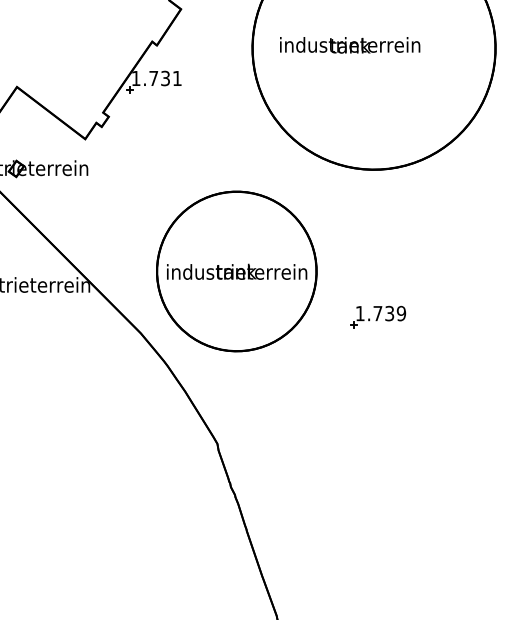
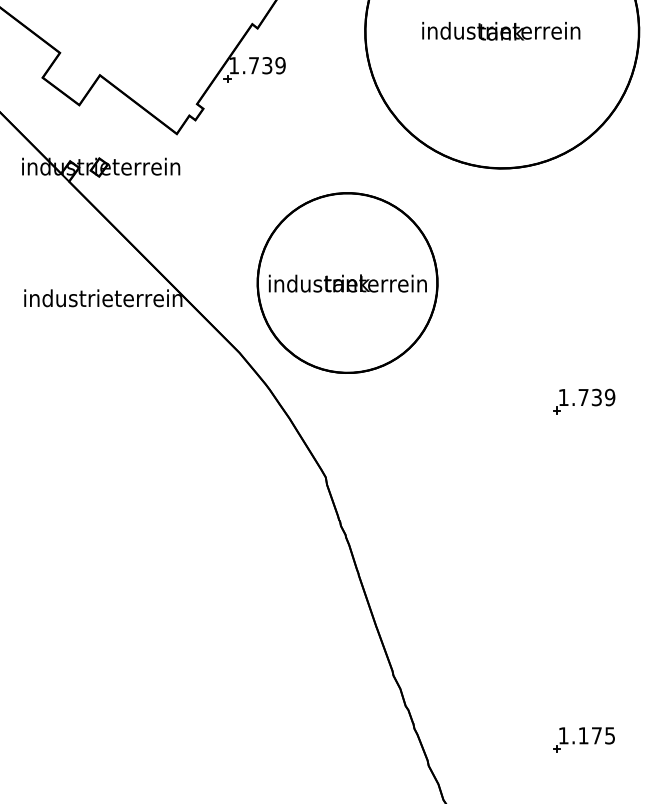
text: (350, 44) -> (501, 30), moved
text: (177, 78) -> (280, 65), 1.731 -> 1.739
part: (378, 317) -> (584, 401), moved

